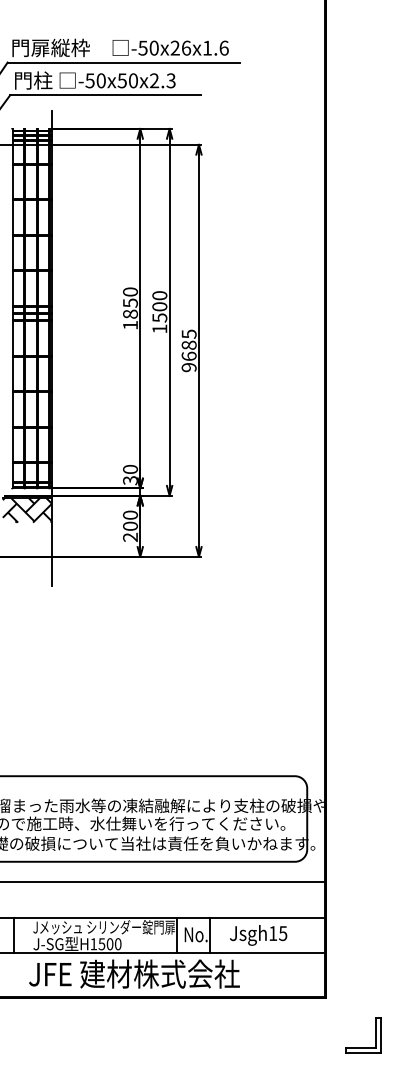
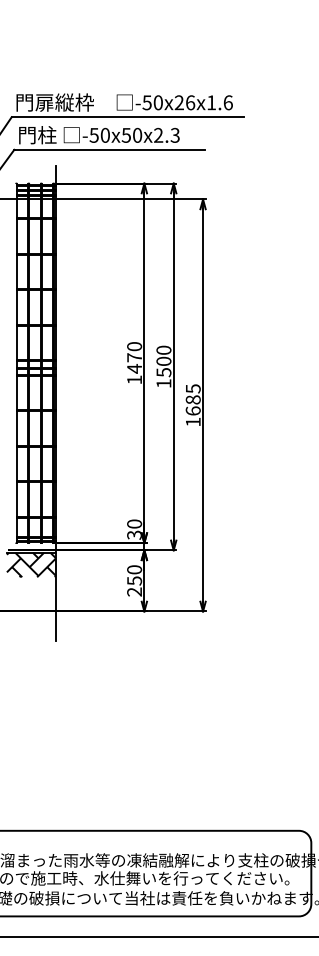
text: (130, 308) -> (134, 363), 1850 -> 1470
text: (188, 367) -> (192, 422), 9685 -> 1685
text: (130, 525) -> (134, 580), 200 -> 250

